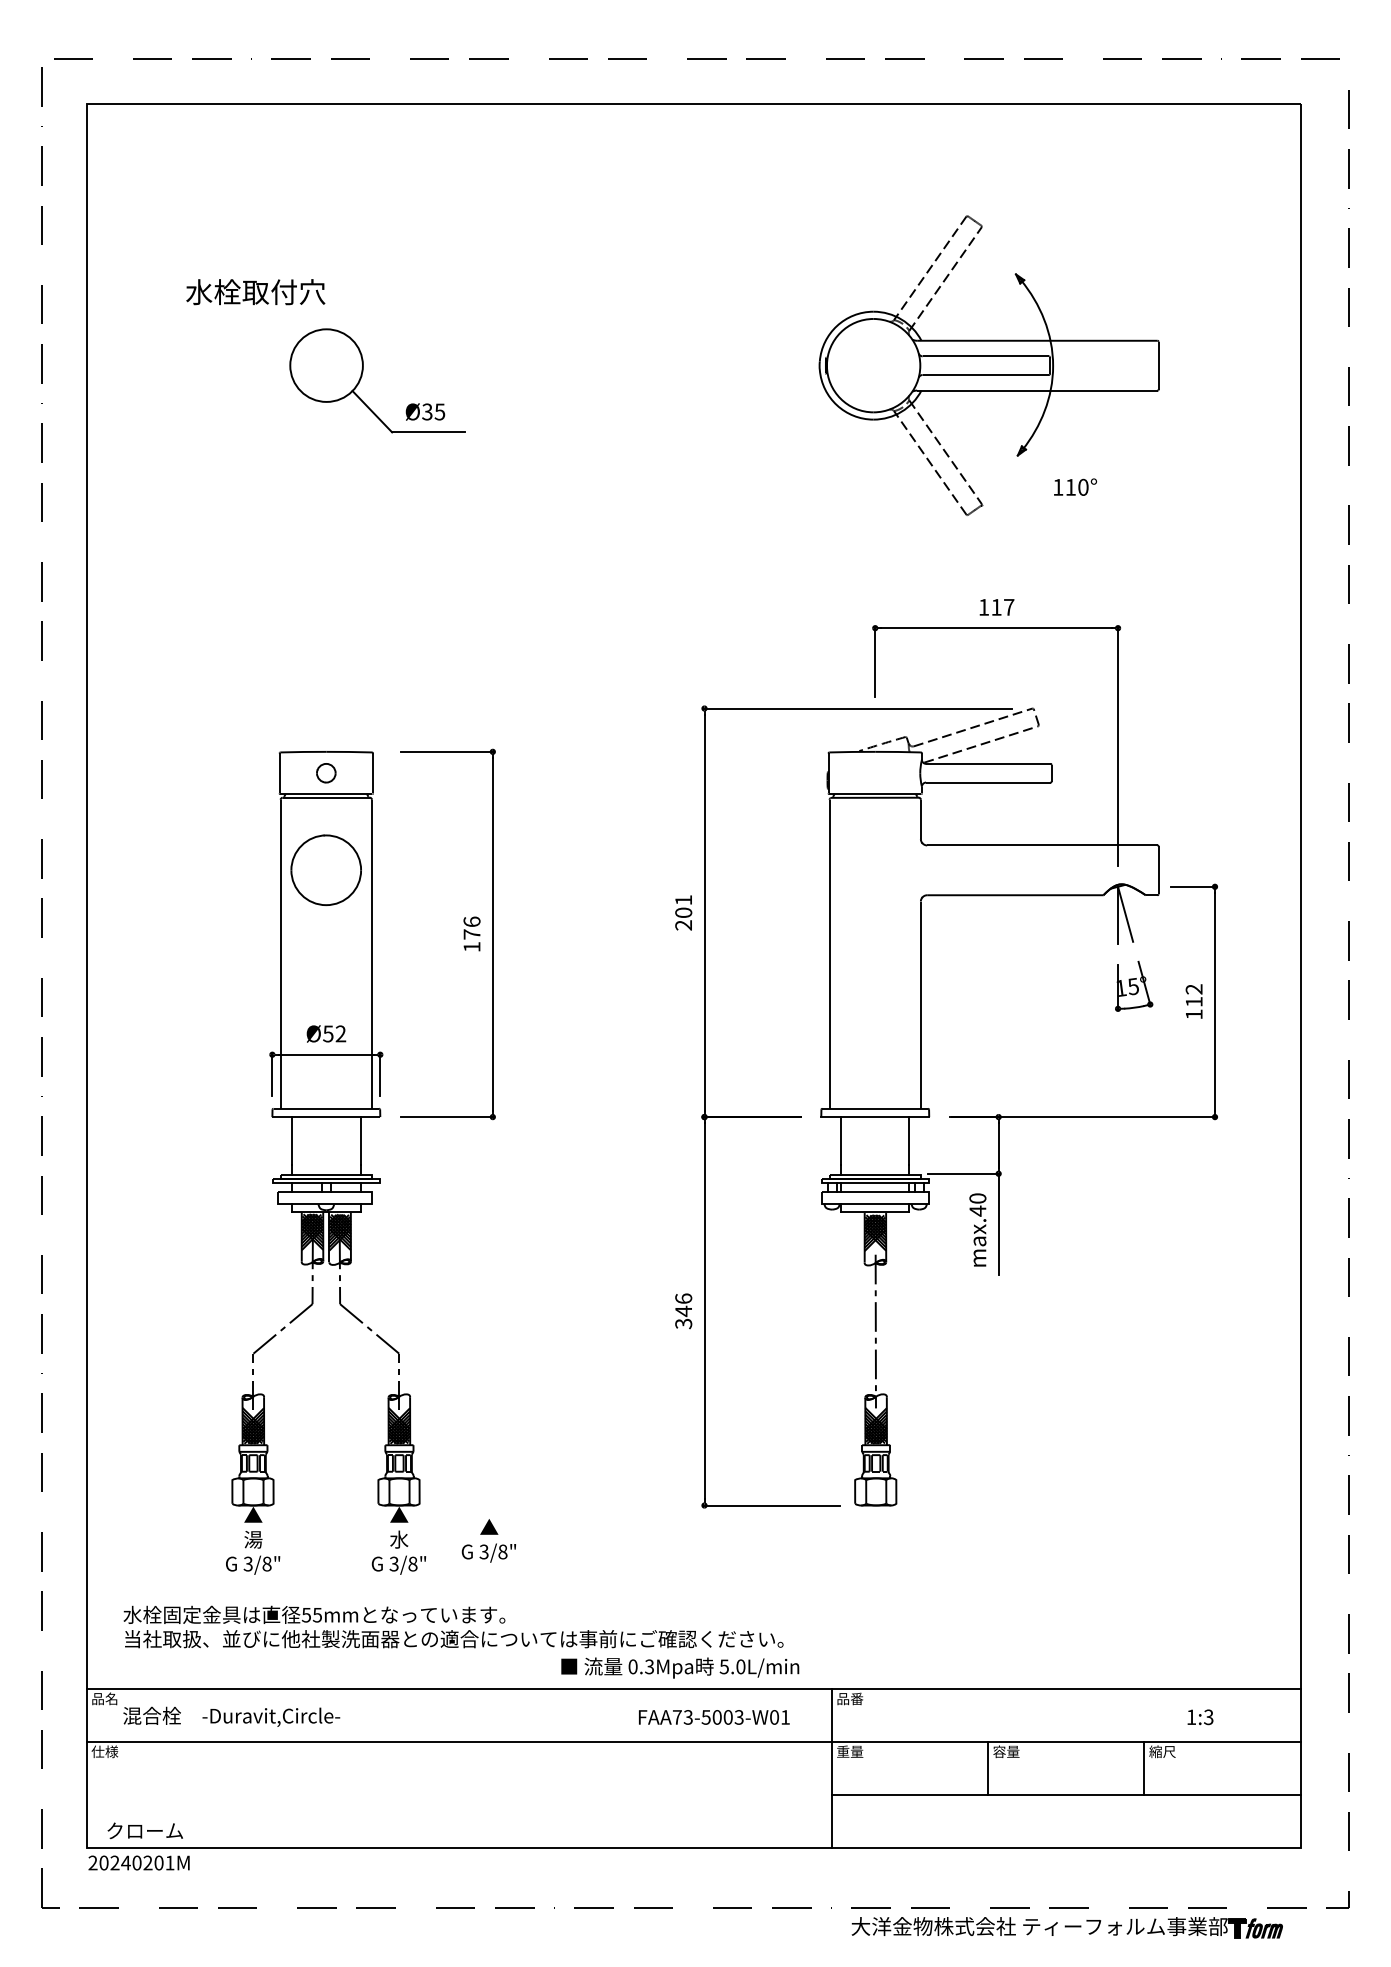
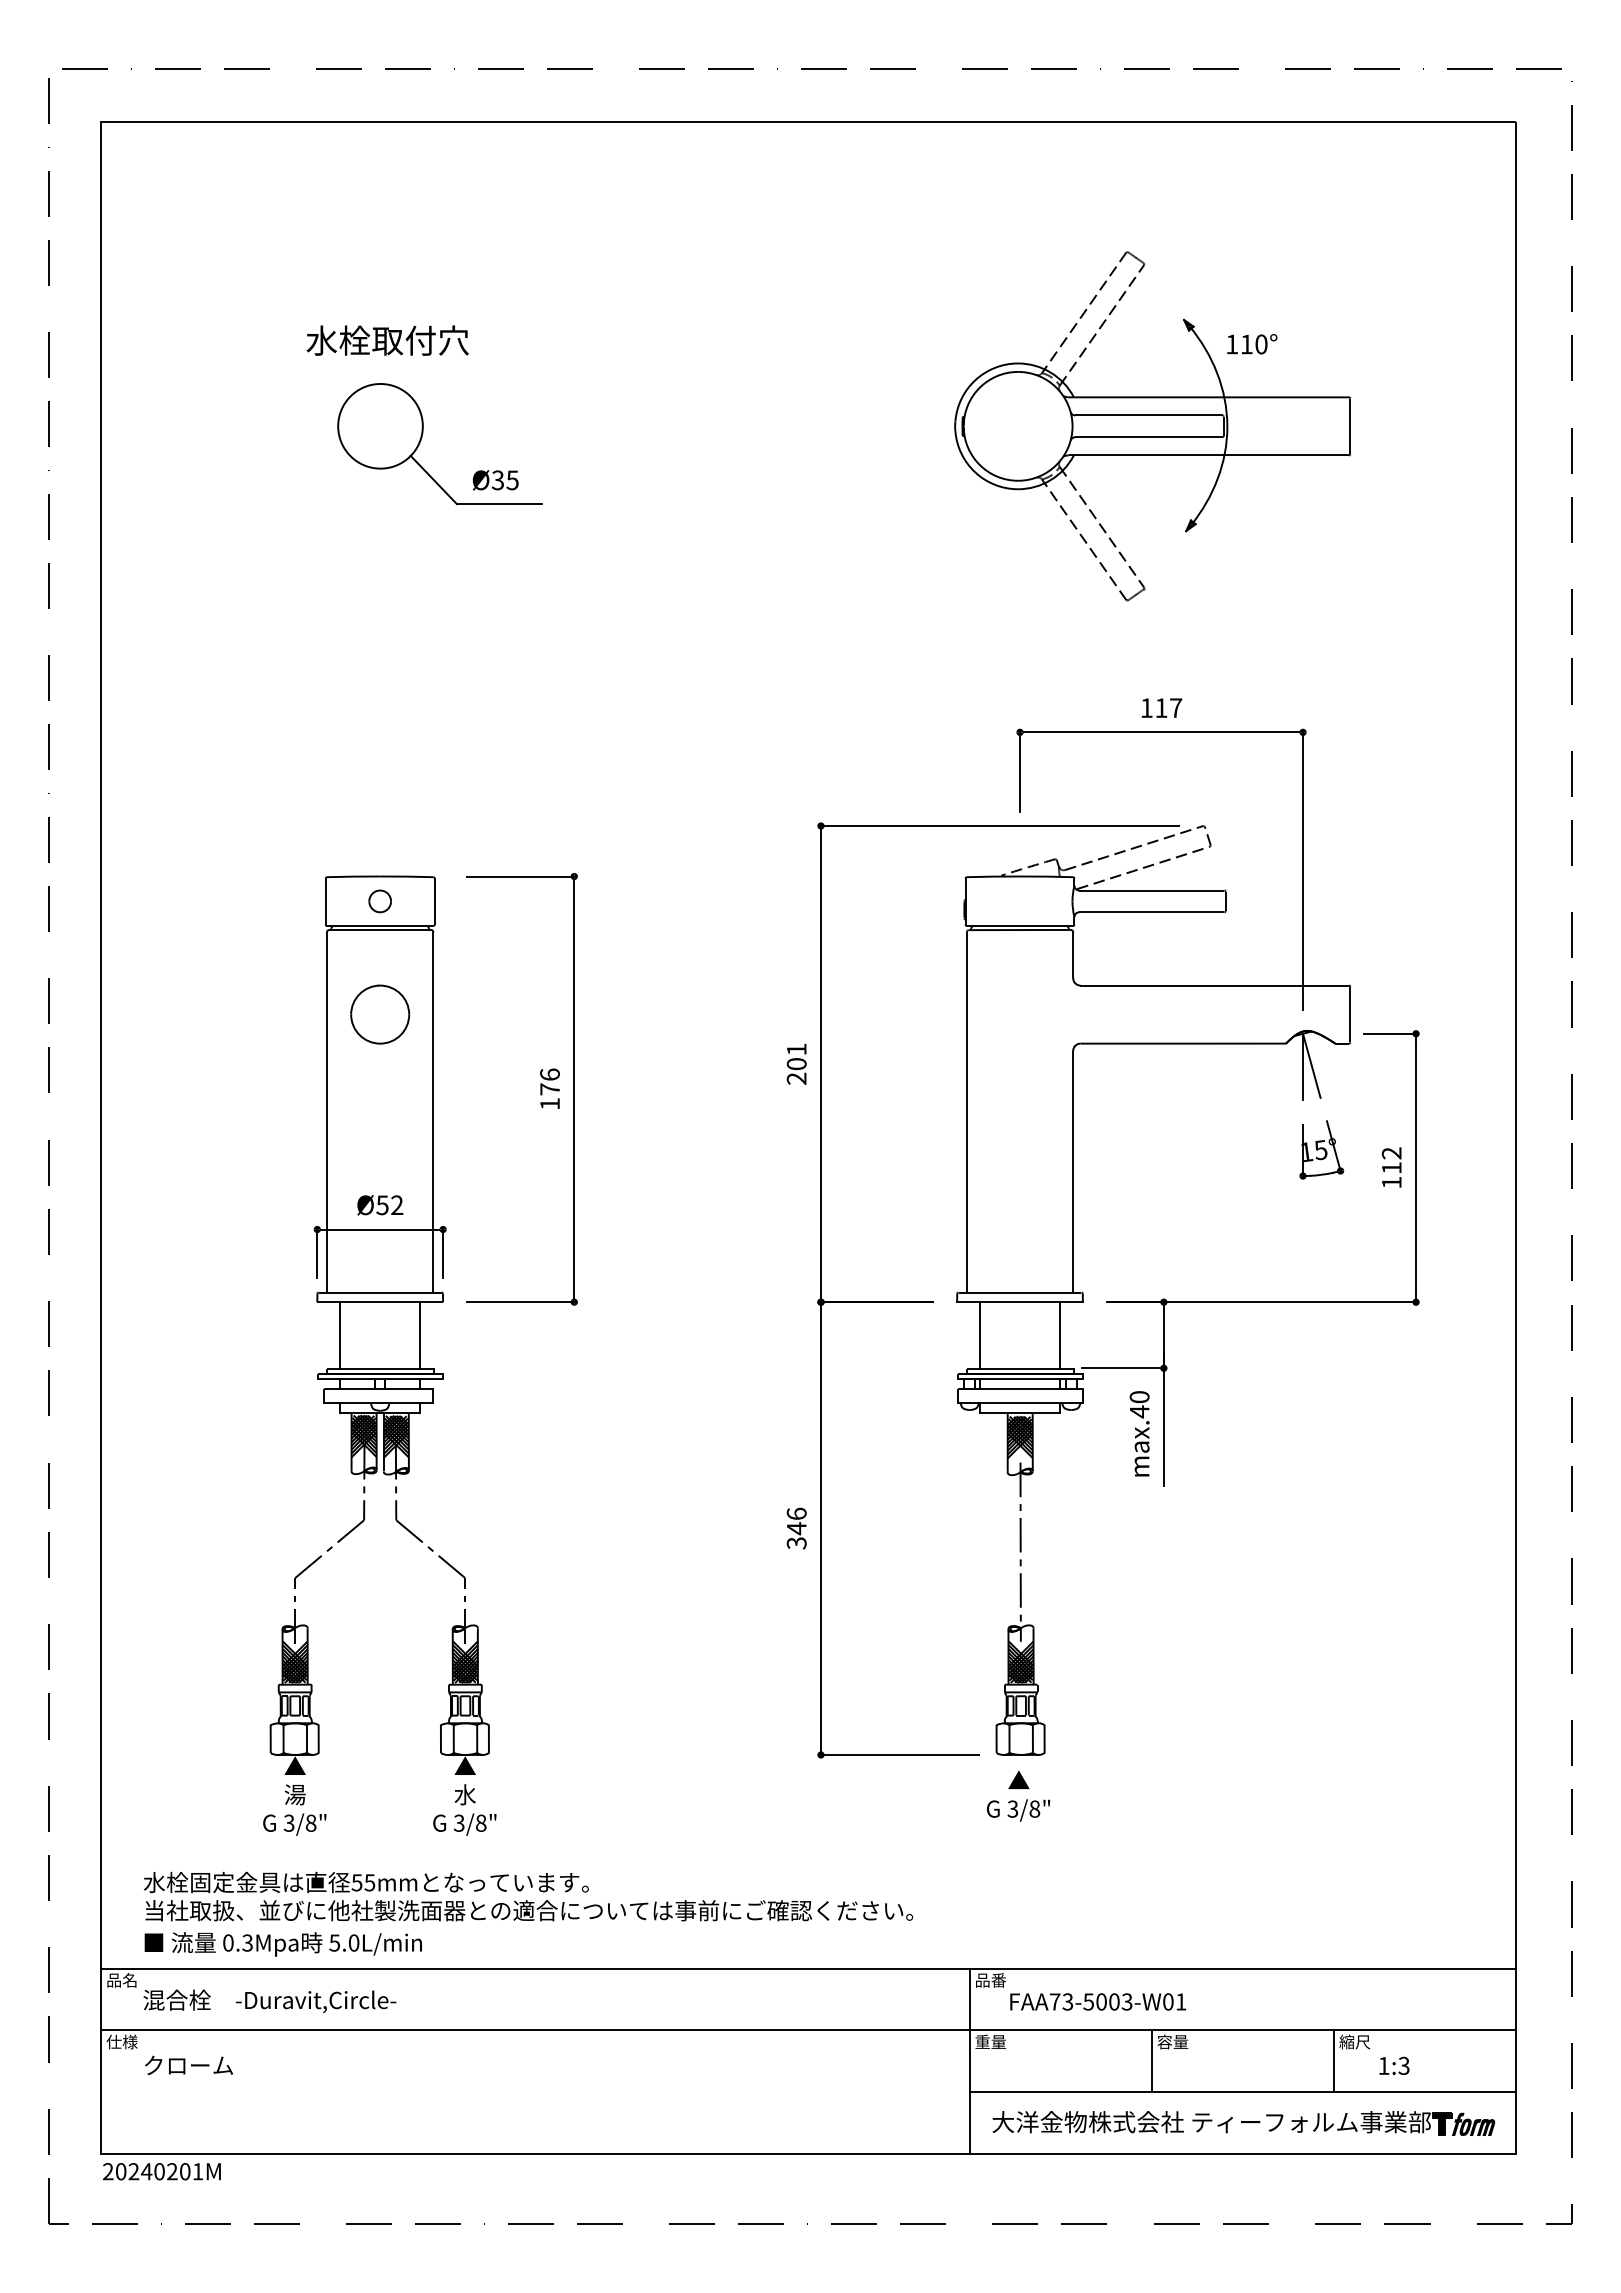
text: (255, 292) -> (387, 341), moved
text: (1075, 486) -> (1252, 343), moved
part: (326, 870) -> (380, 1014), size x0.71
text: (488, 1540) -> (1017, 1795), moved
text: (680, 1667) -> (283, 1943), moved
text: (714, 1717) -> (1098, 2002), moved
text: (1200, 1717) -> (1394, 2066), moved
text: (144, 1830) -> (188, 2064), moved
part: (1066, 1927) -> (1242, 2123), moved

